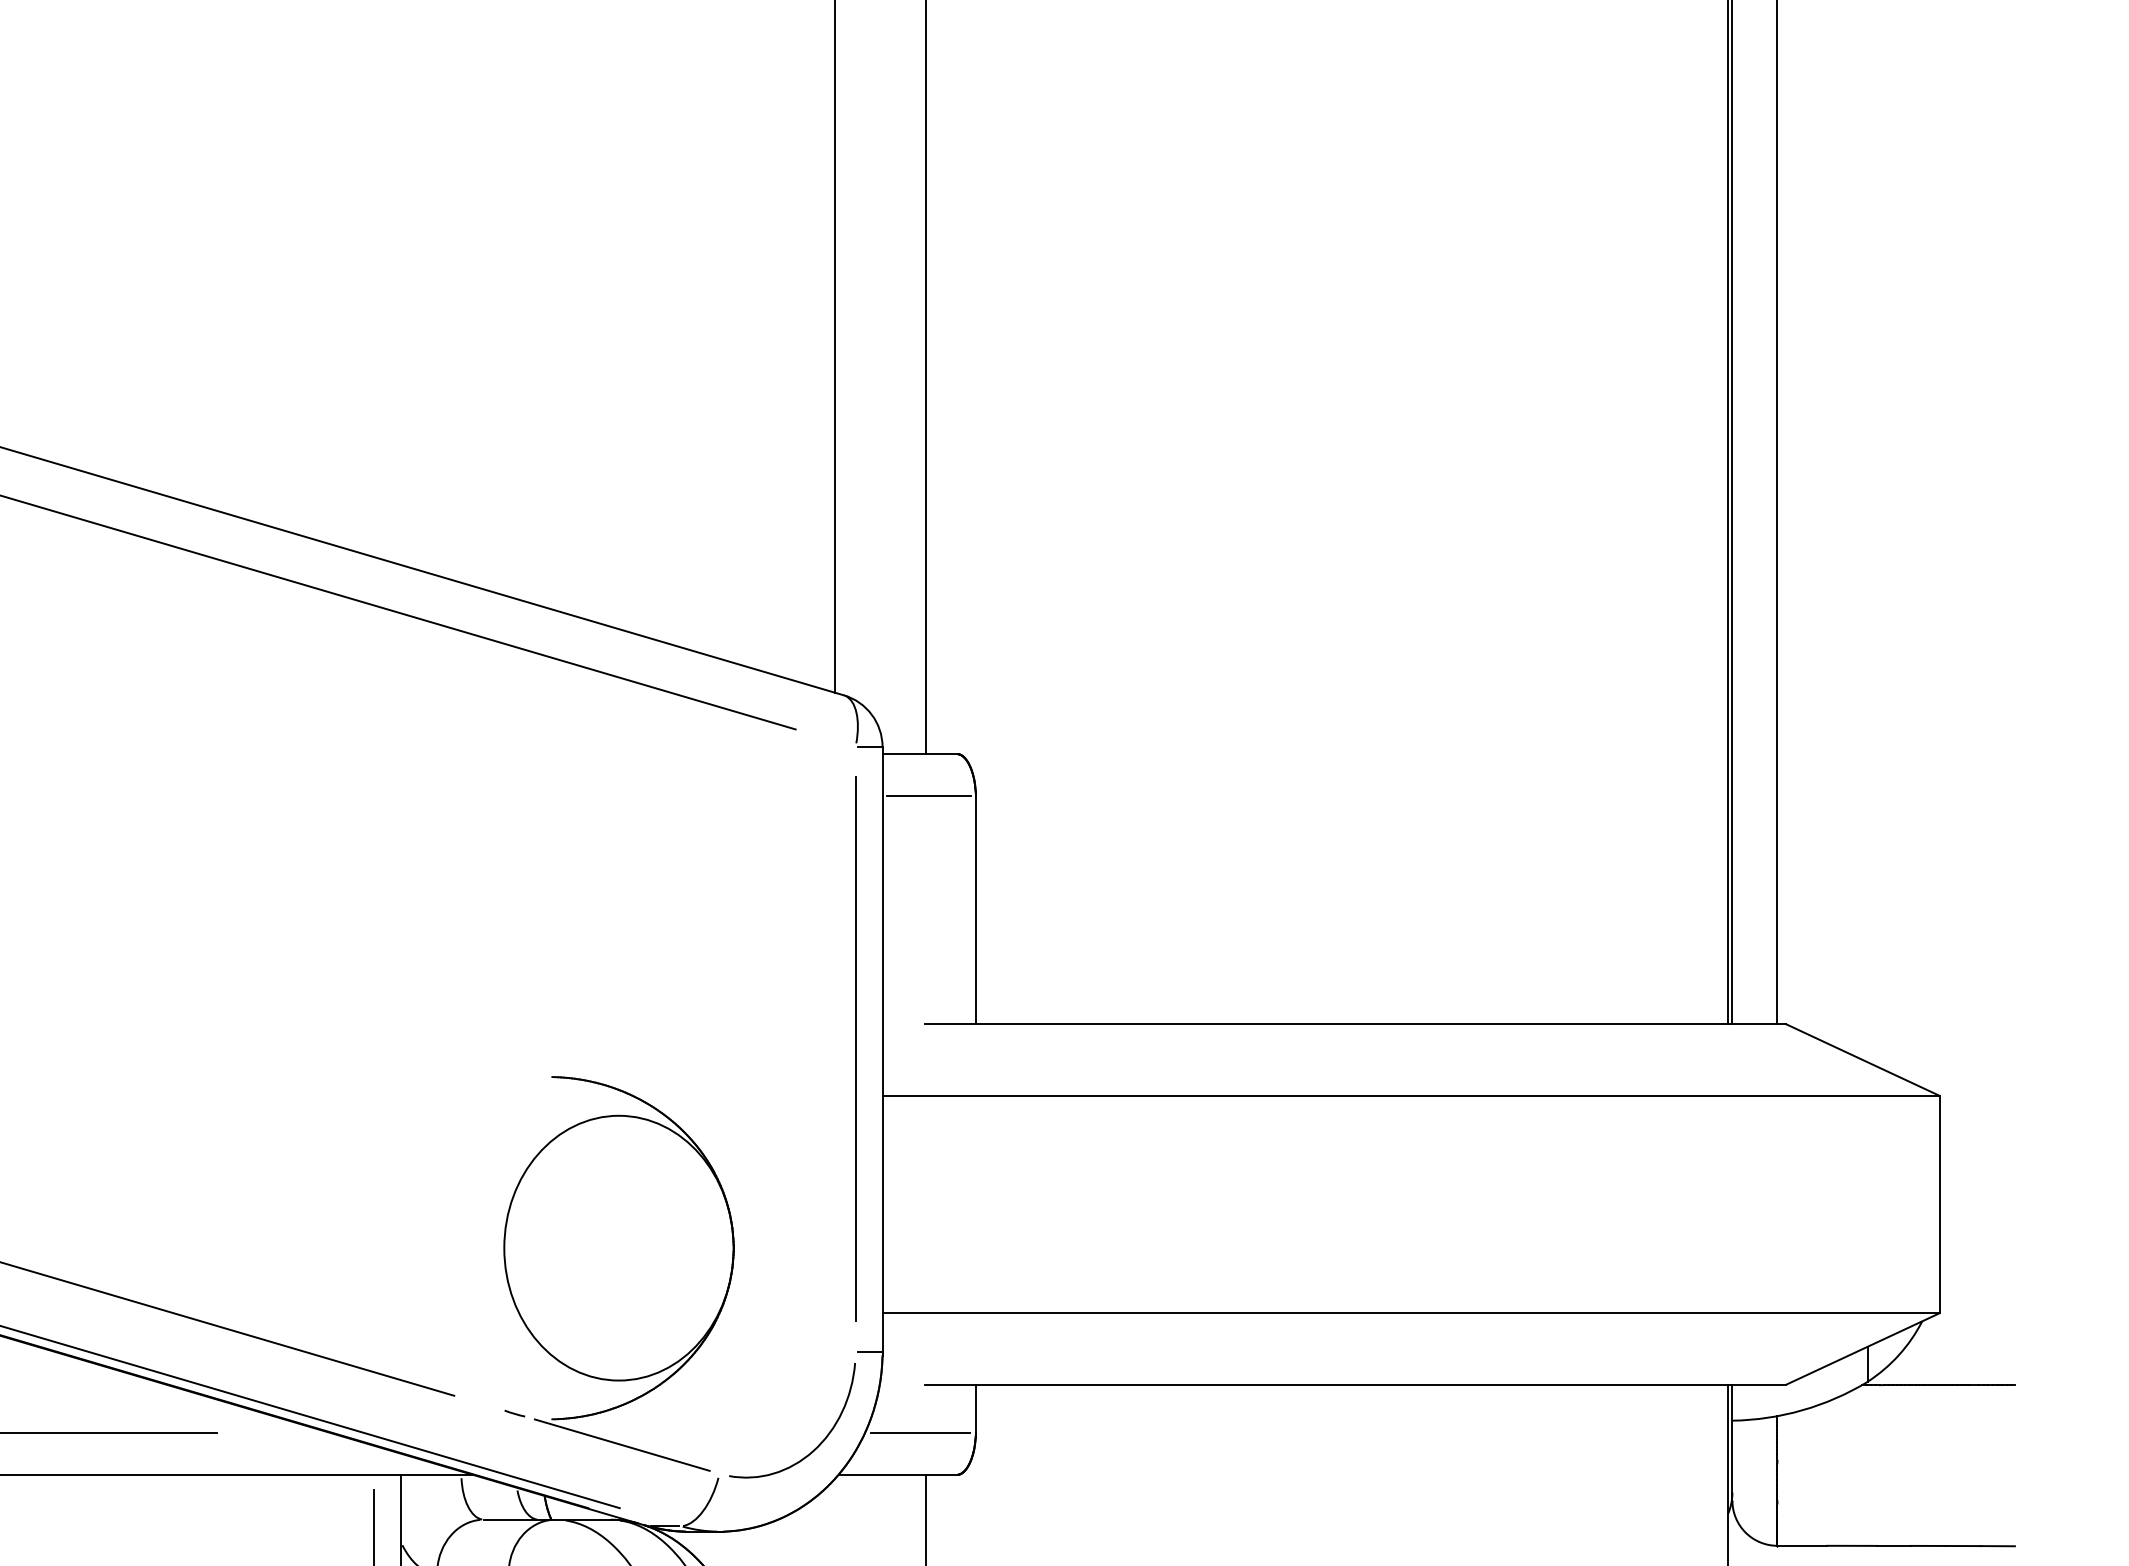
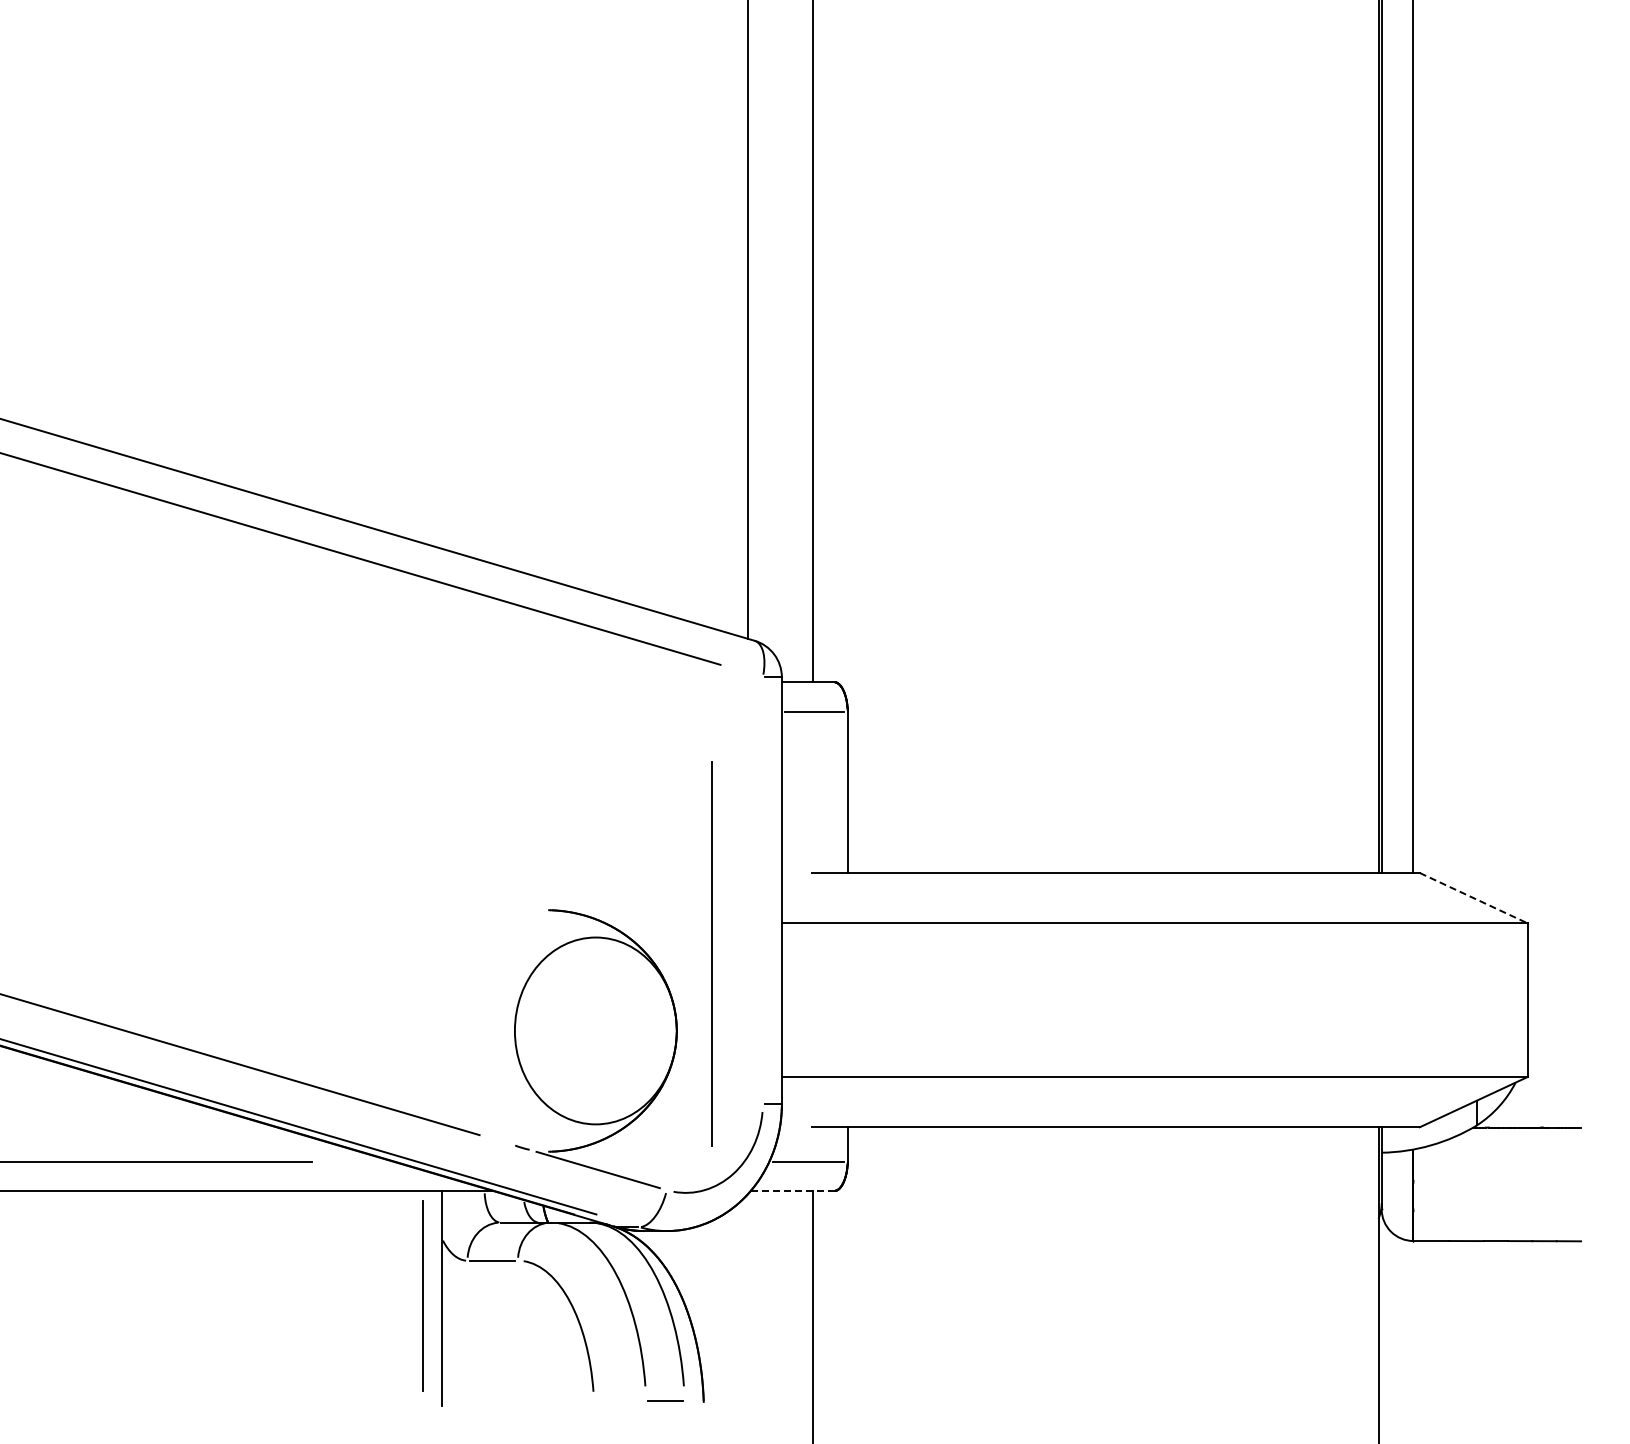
line: (855, 1049) -> (711, 953), moved
line: (1862, 1060) -> (1473, 898), solid -> dashed
line: (899, 1474) -> (793, 1190), solid -> dashed

